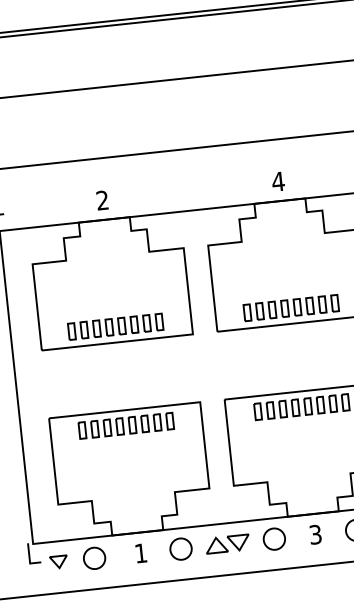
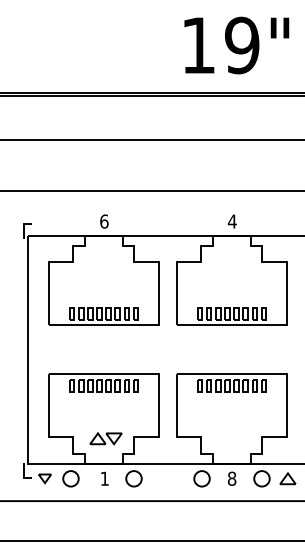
text: (102, 200) -> (104, 221), 2 -> 6
text: (314, 534) -> (231, 478), 3 -> 8
part: (226, 543) -> (105, 438), moved

